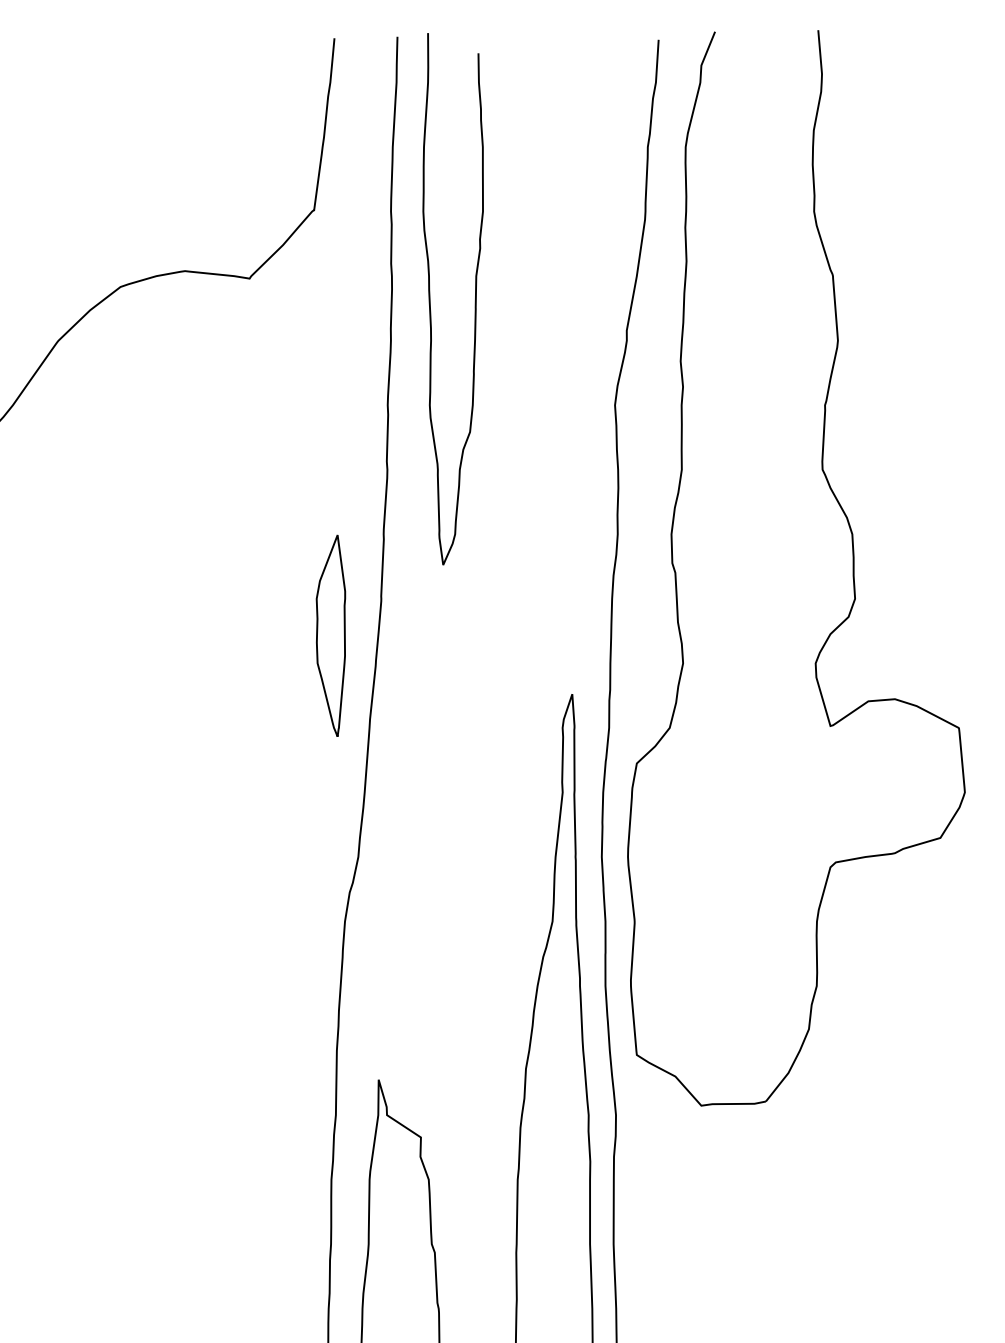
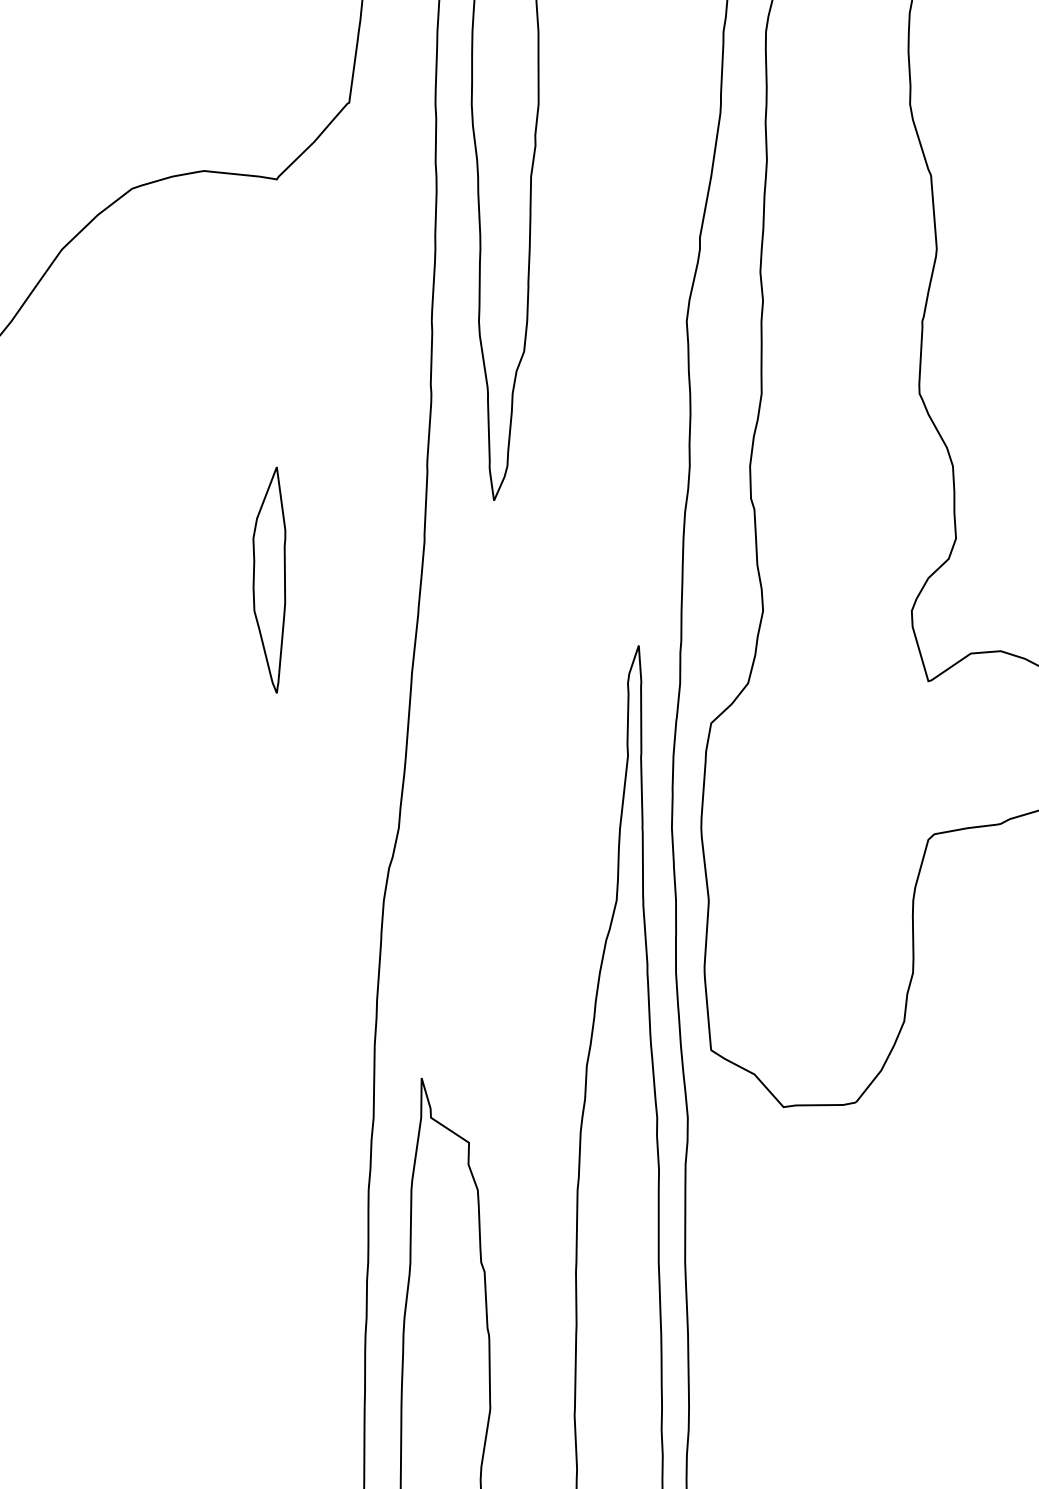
part: (330, 635) -> (268, 579), moved

